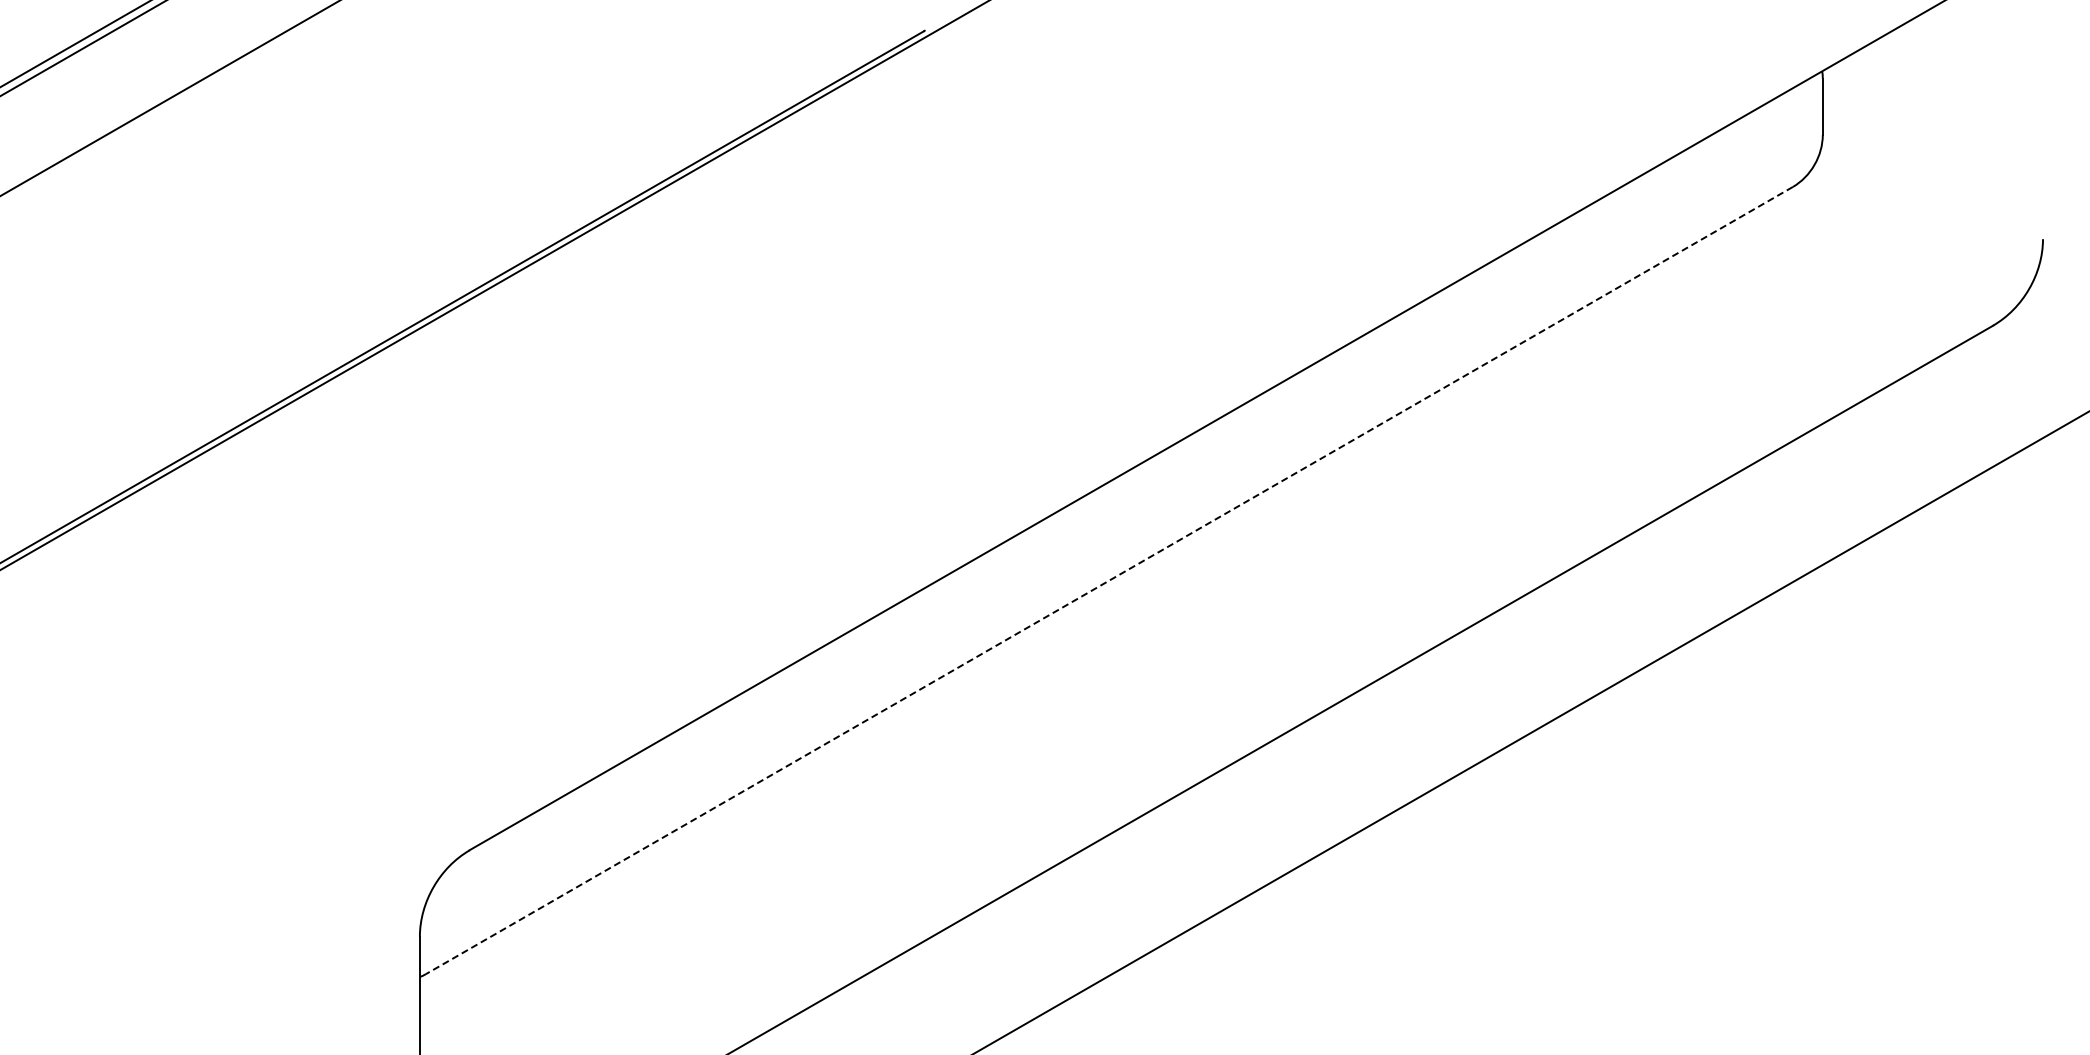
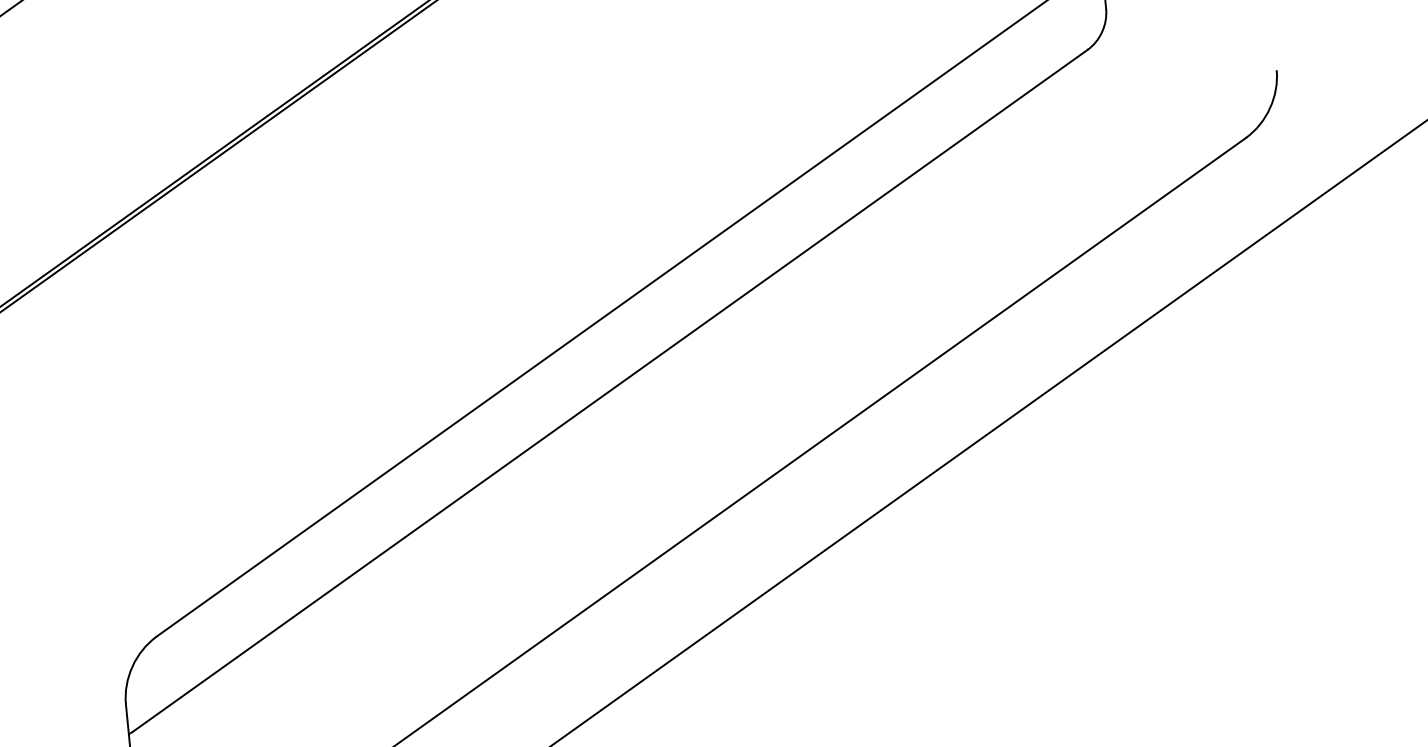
line: (1109, 580) -> (610, 390), dashed -> solid

